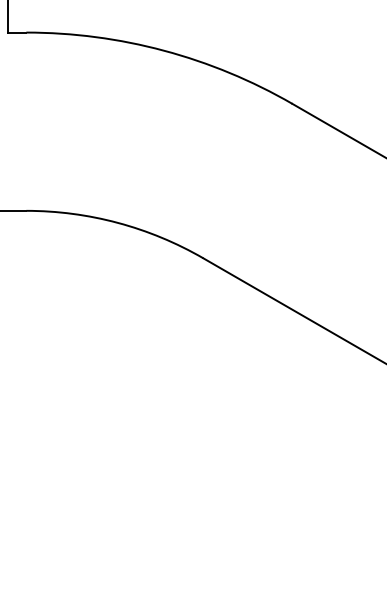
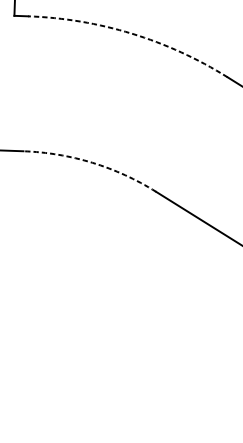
arc: (164, 50) -> (132, 33), solid -> dashed
arc: (117, 222) -> (92, 162), solid -> dashed

